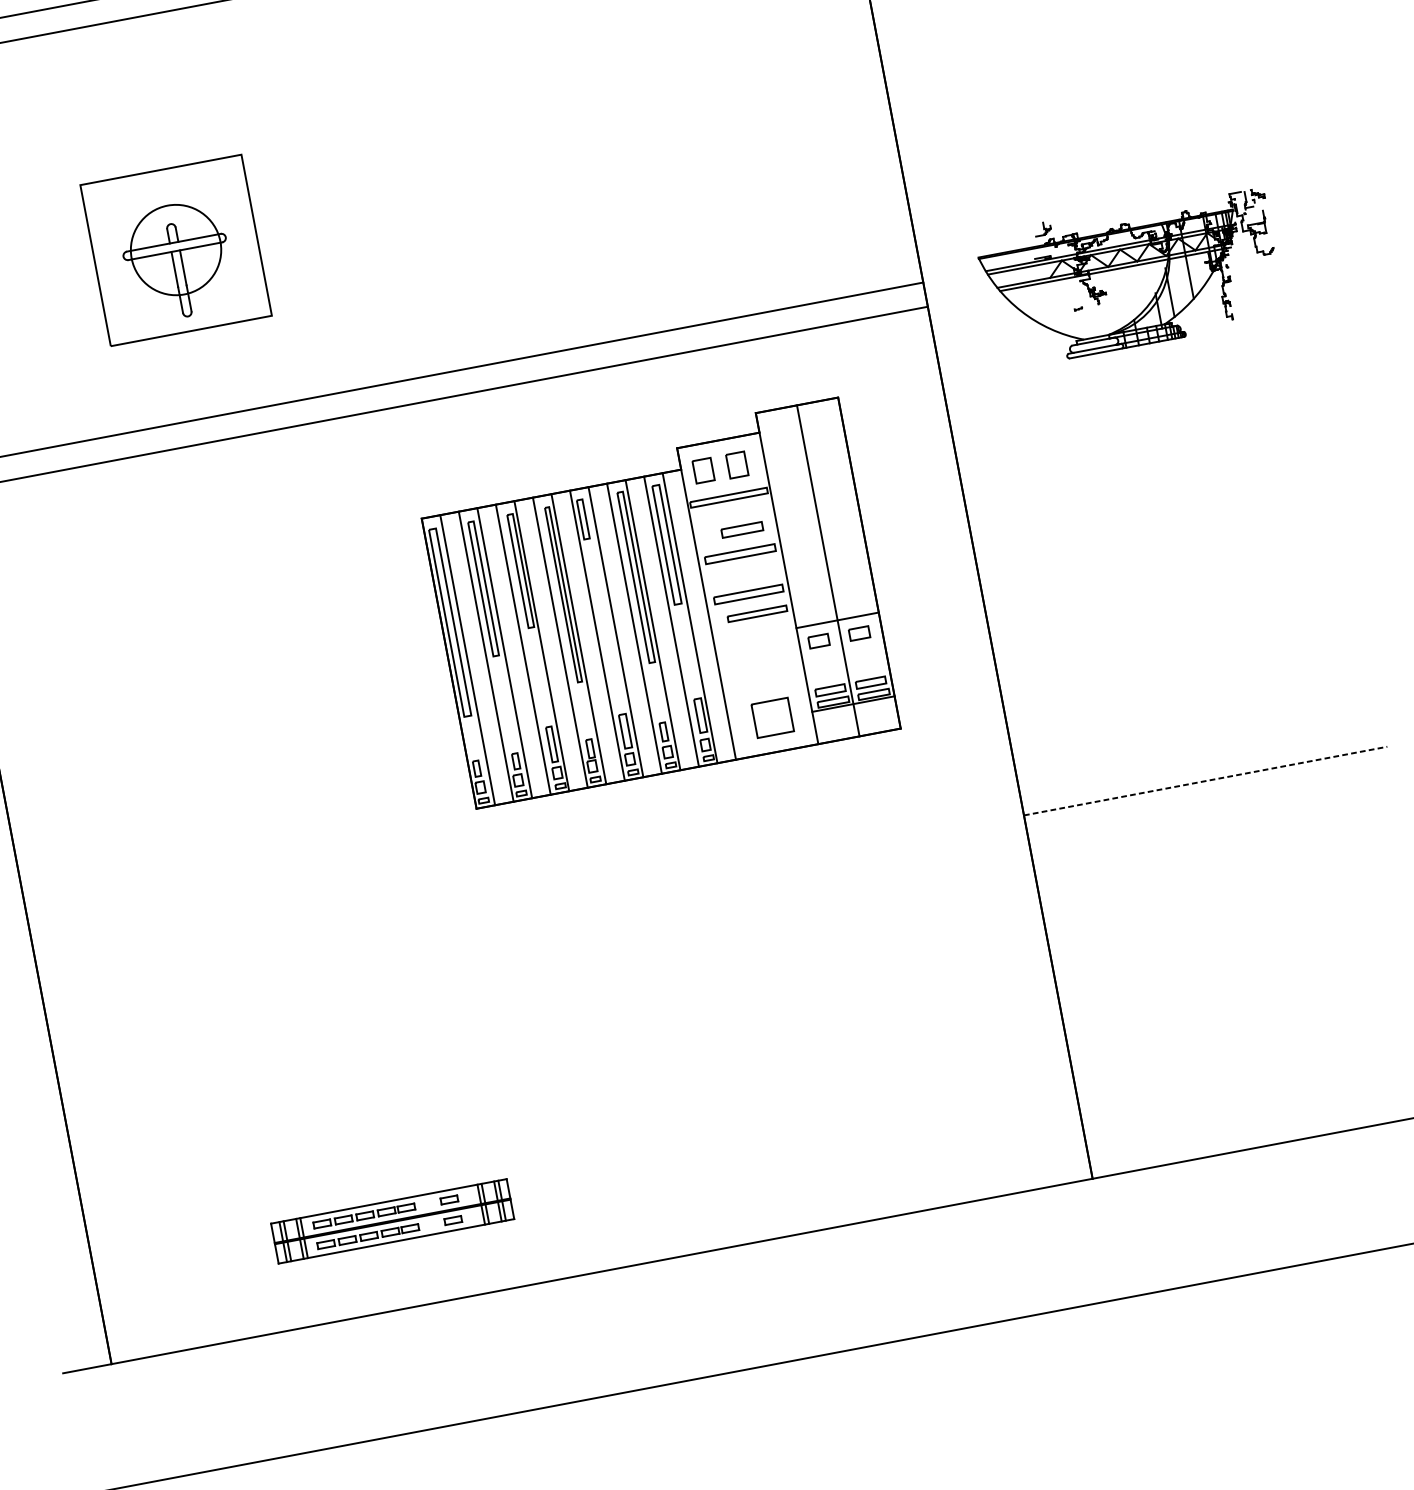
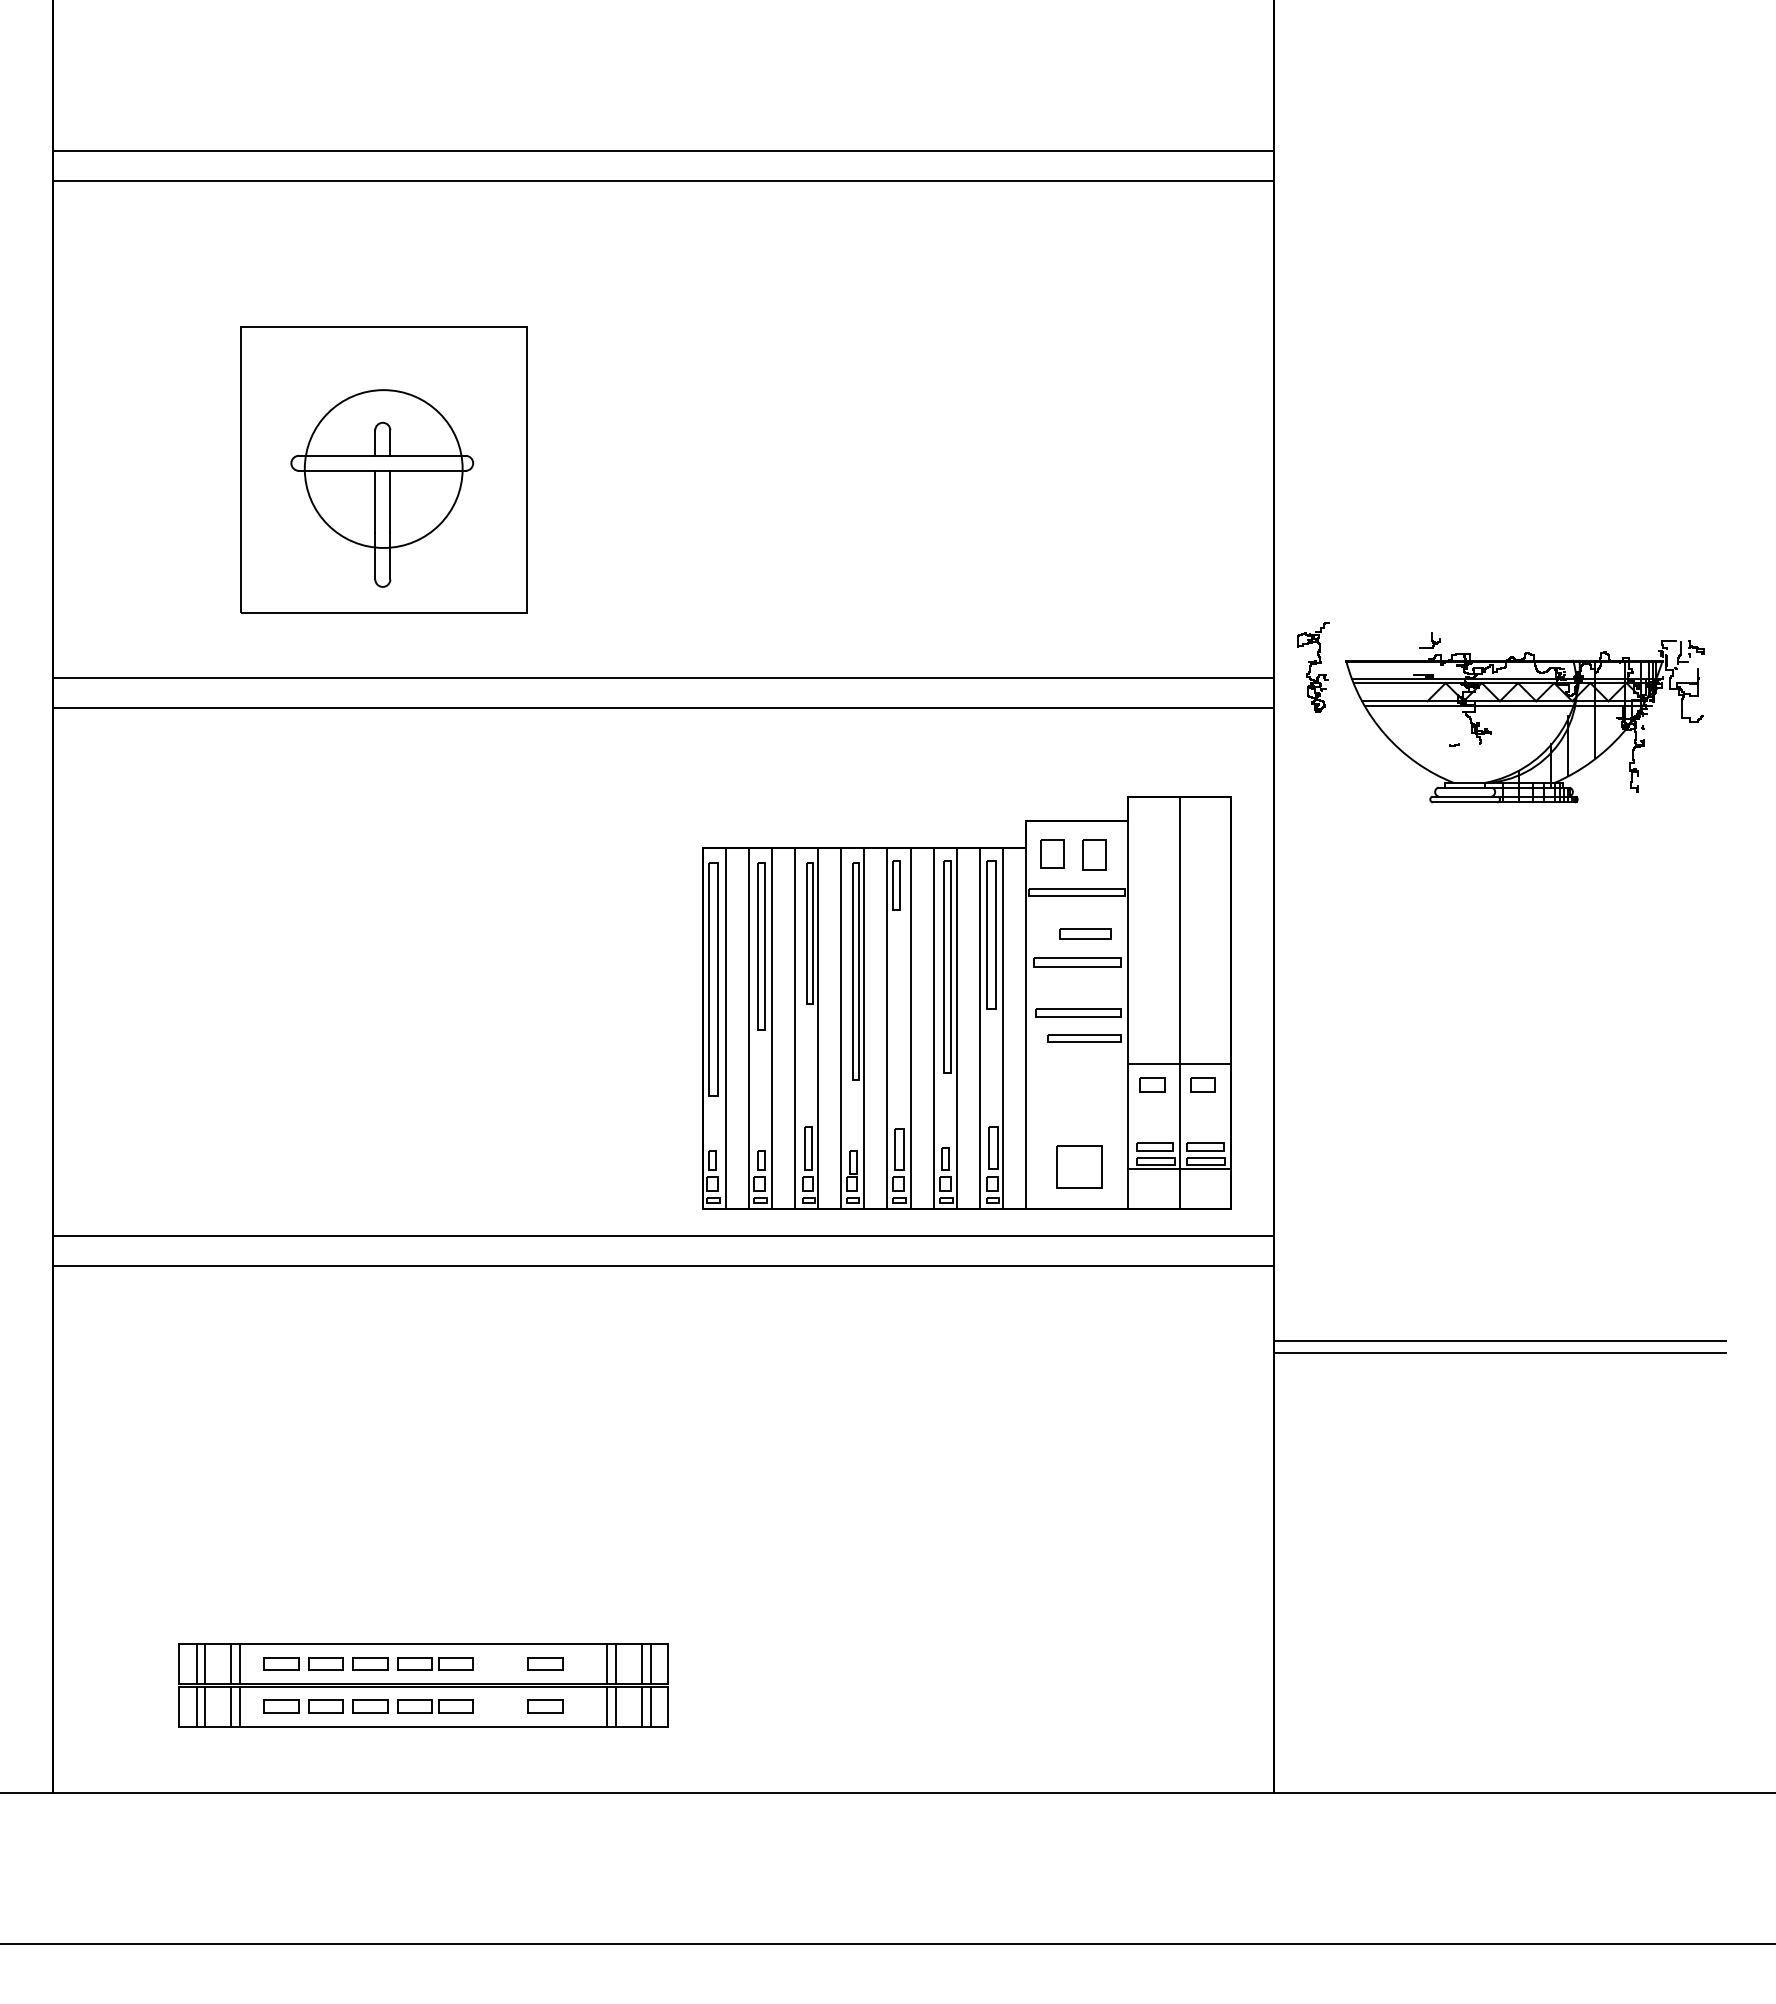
part: (175, 250) -> (383, 469), size x1.43
part: (953, 268) -> (1313, 667), added
part: (657, 602) -> (966, 1002), moved
line: (1205, 781) -> (1500, 1341), dashed -> solid
line: (1207, 791) -> (1500, 1353), added
line: (517, 823) -> (663, 1235), added
line: (521, 847) -> (663, 1265), added
part: (392, 1221) -> (423, 1685), size x1.67

